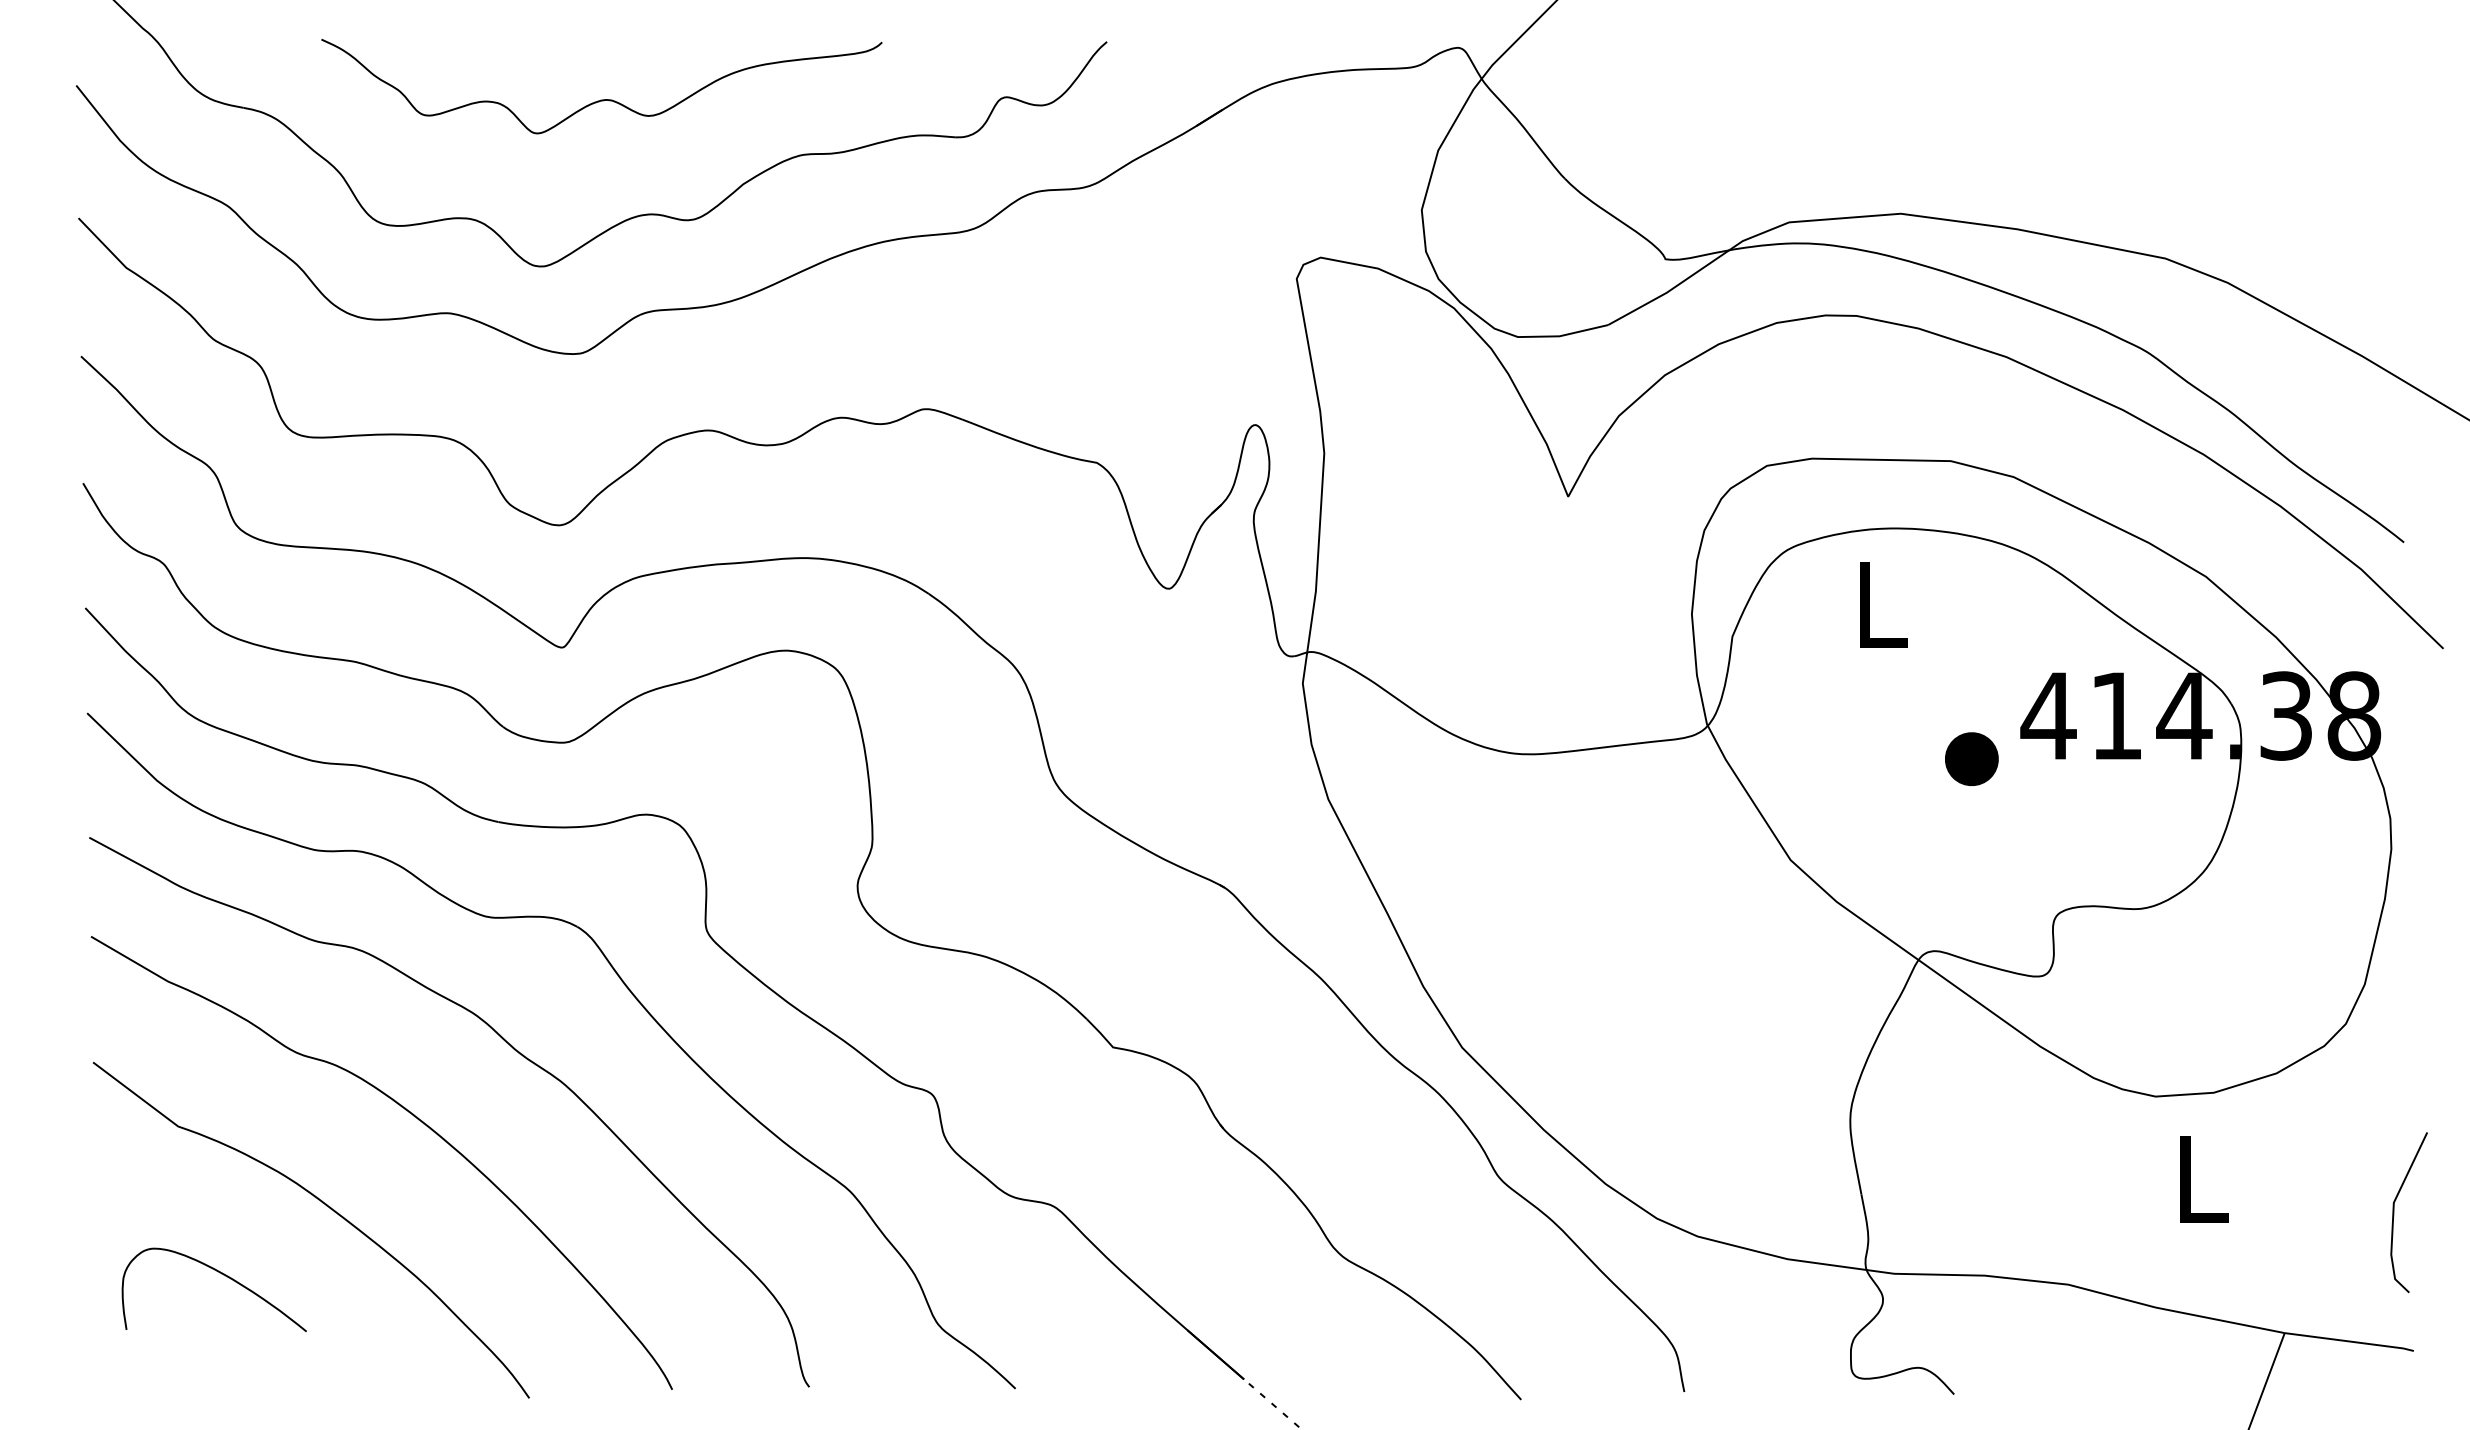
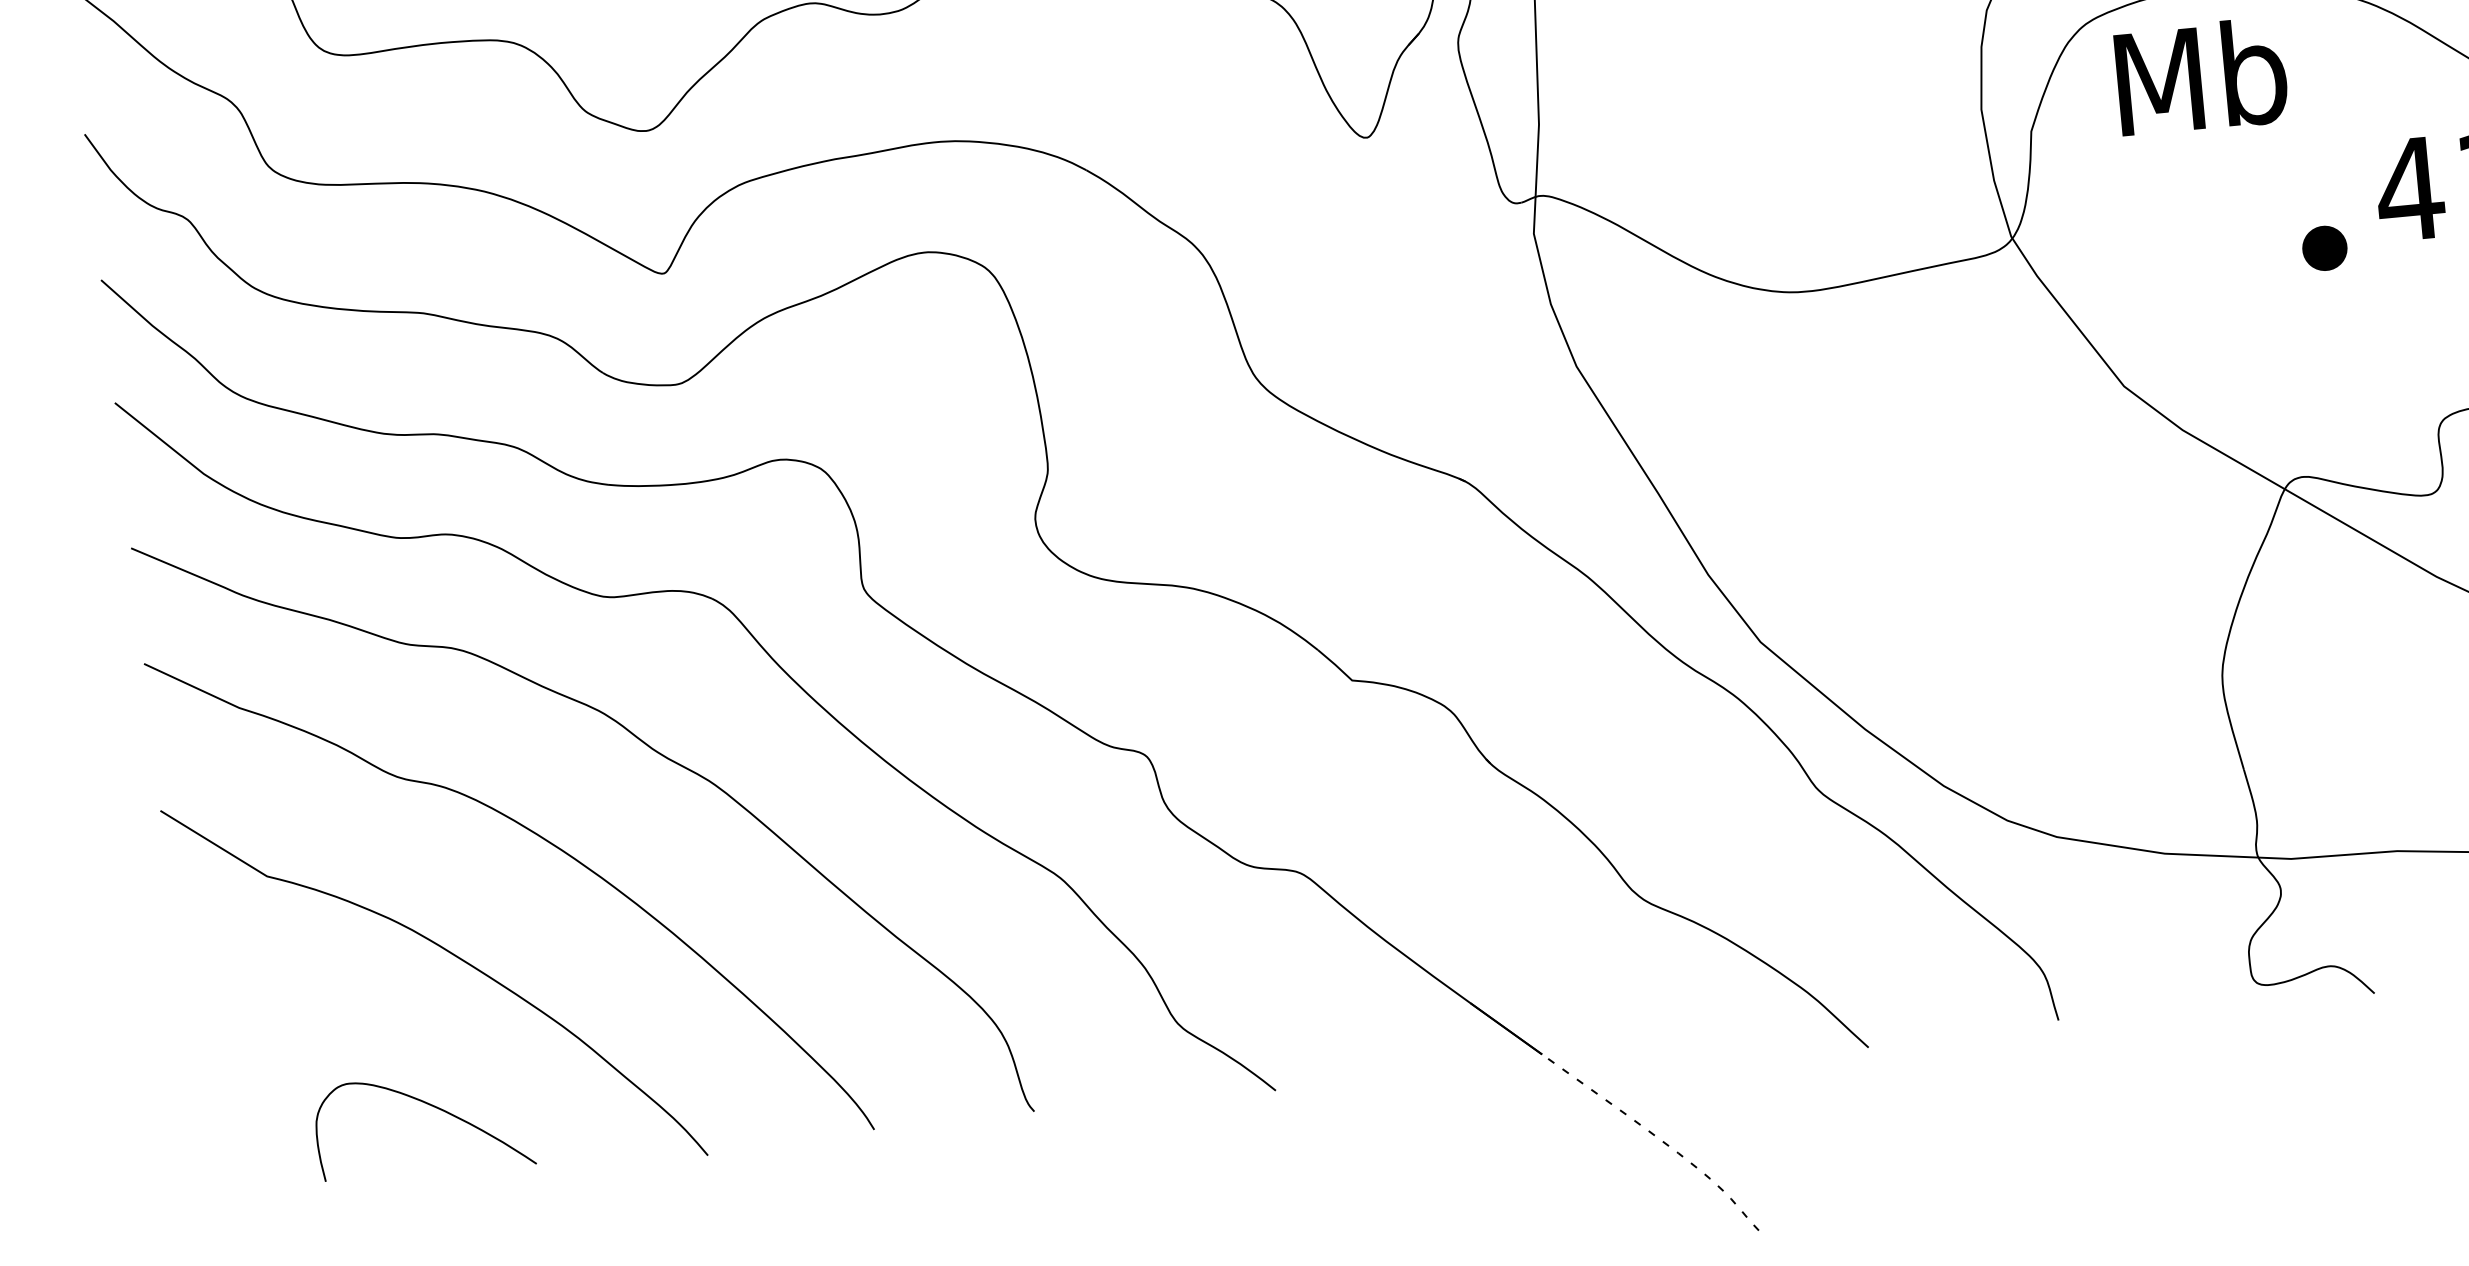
text: (1880, 603) -> (2200, 76), L -> Mb
part: (1971, 759) -> (2324, 248), size x0.71
curve: (221, 1274) -> (430, 1106), moved

